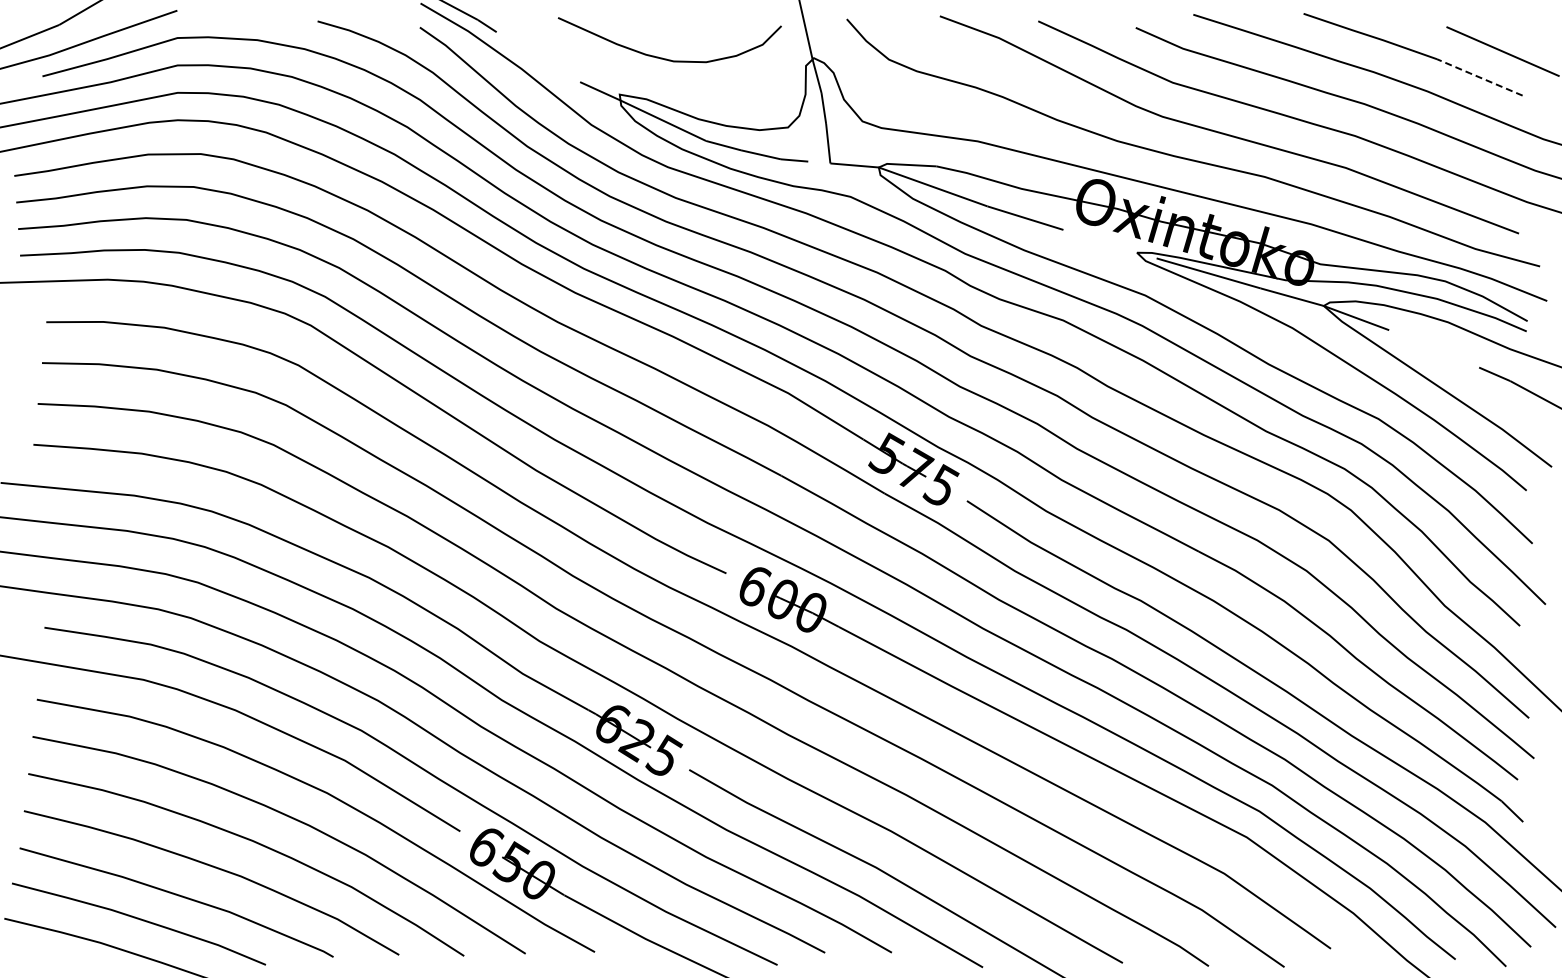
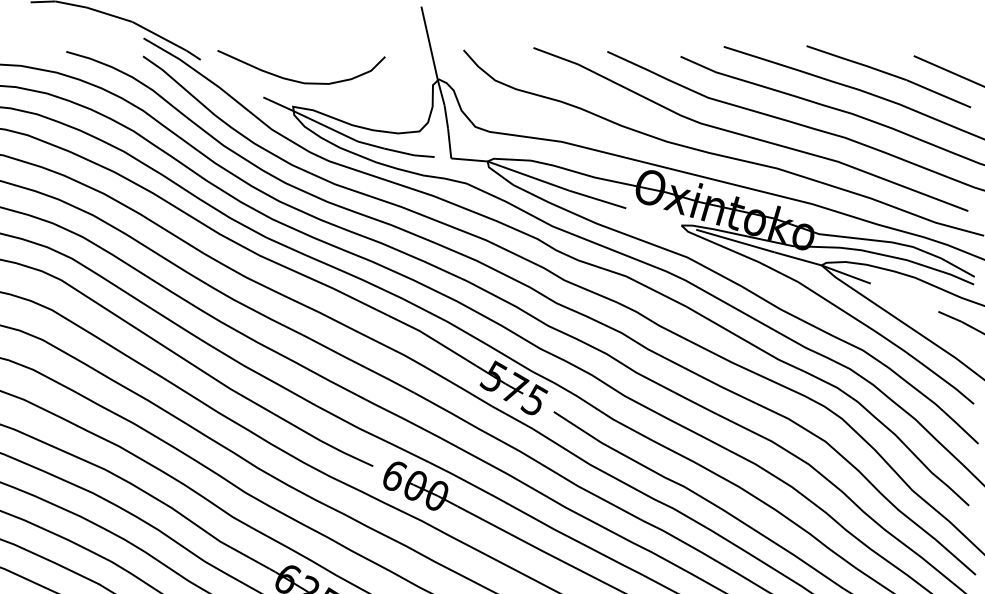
curve: (666, 58) -> (298, 81), moved
line: (1479, 77) -> (938, 93), dashed -> solid

